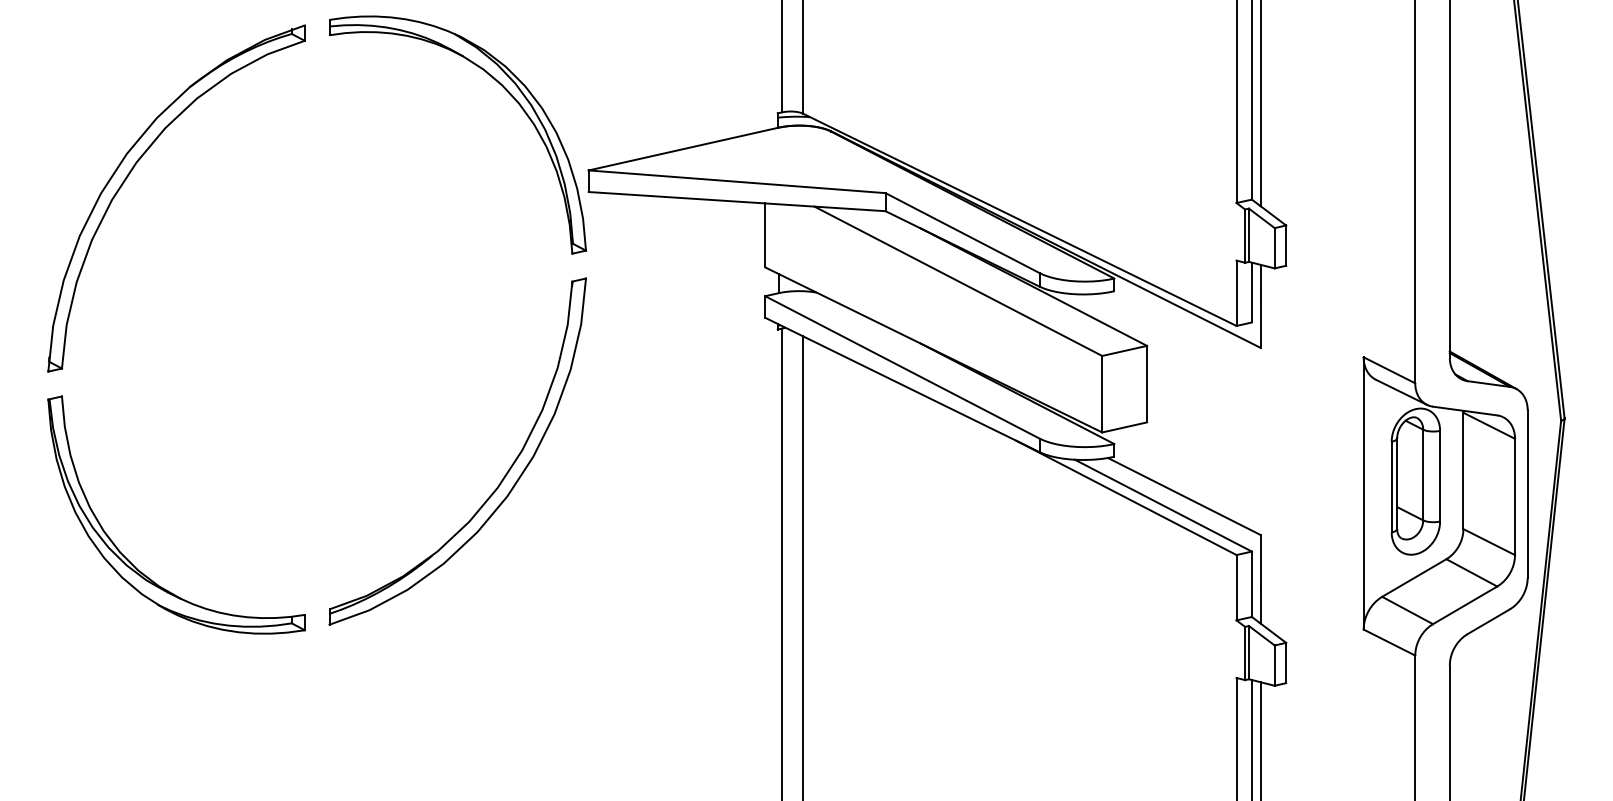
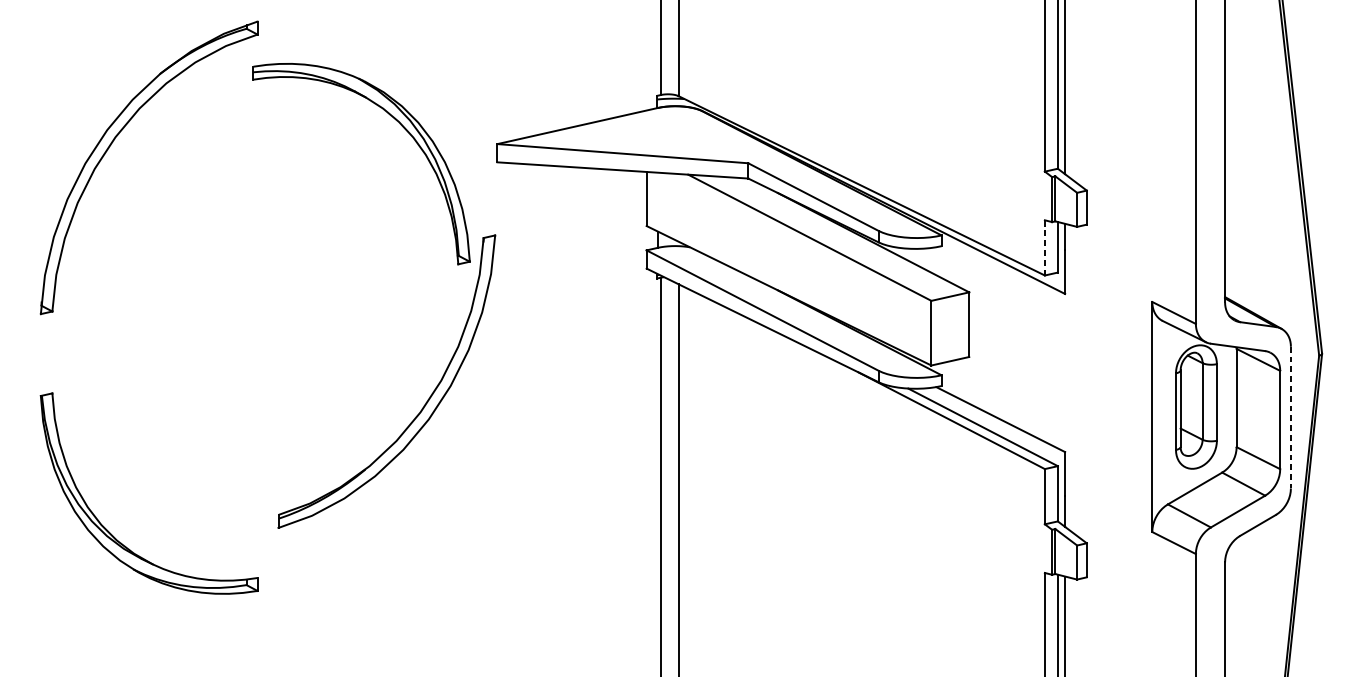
part: (503, 88) -> (400, 124), moved
line: (1236, 293) -> (1044, 248), solid -> dashed
line: (1527, 494) -> (1290, 417), solid -> dashed
part: (129, 560) -> (109, 532), moved

